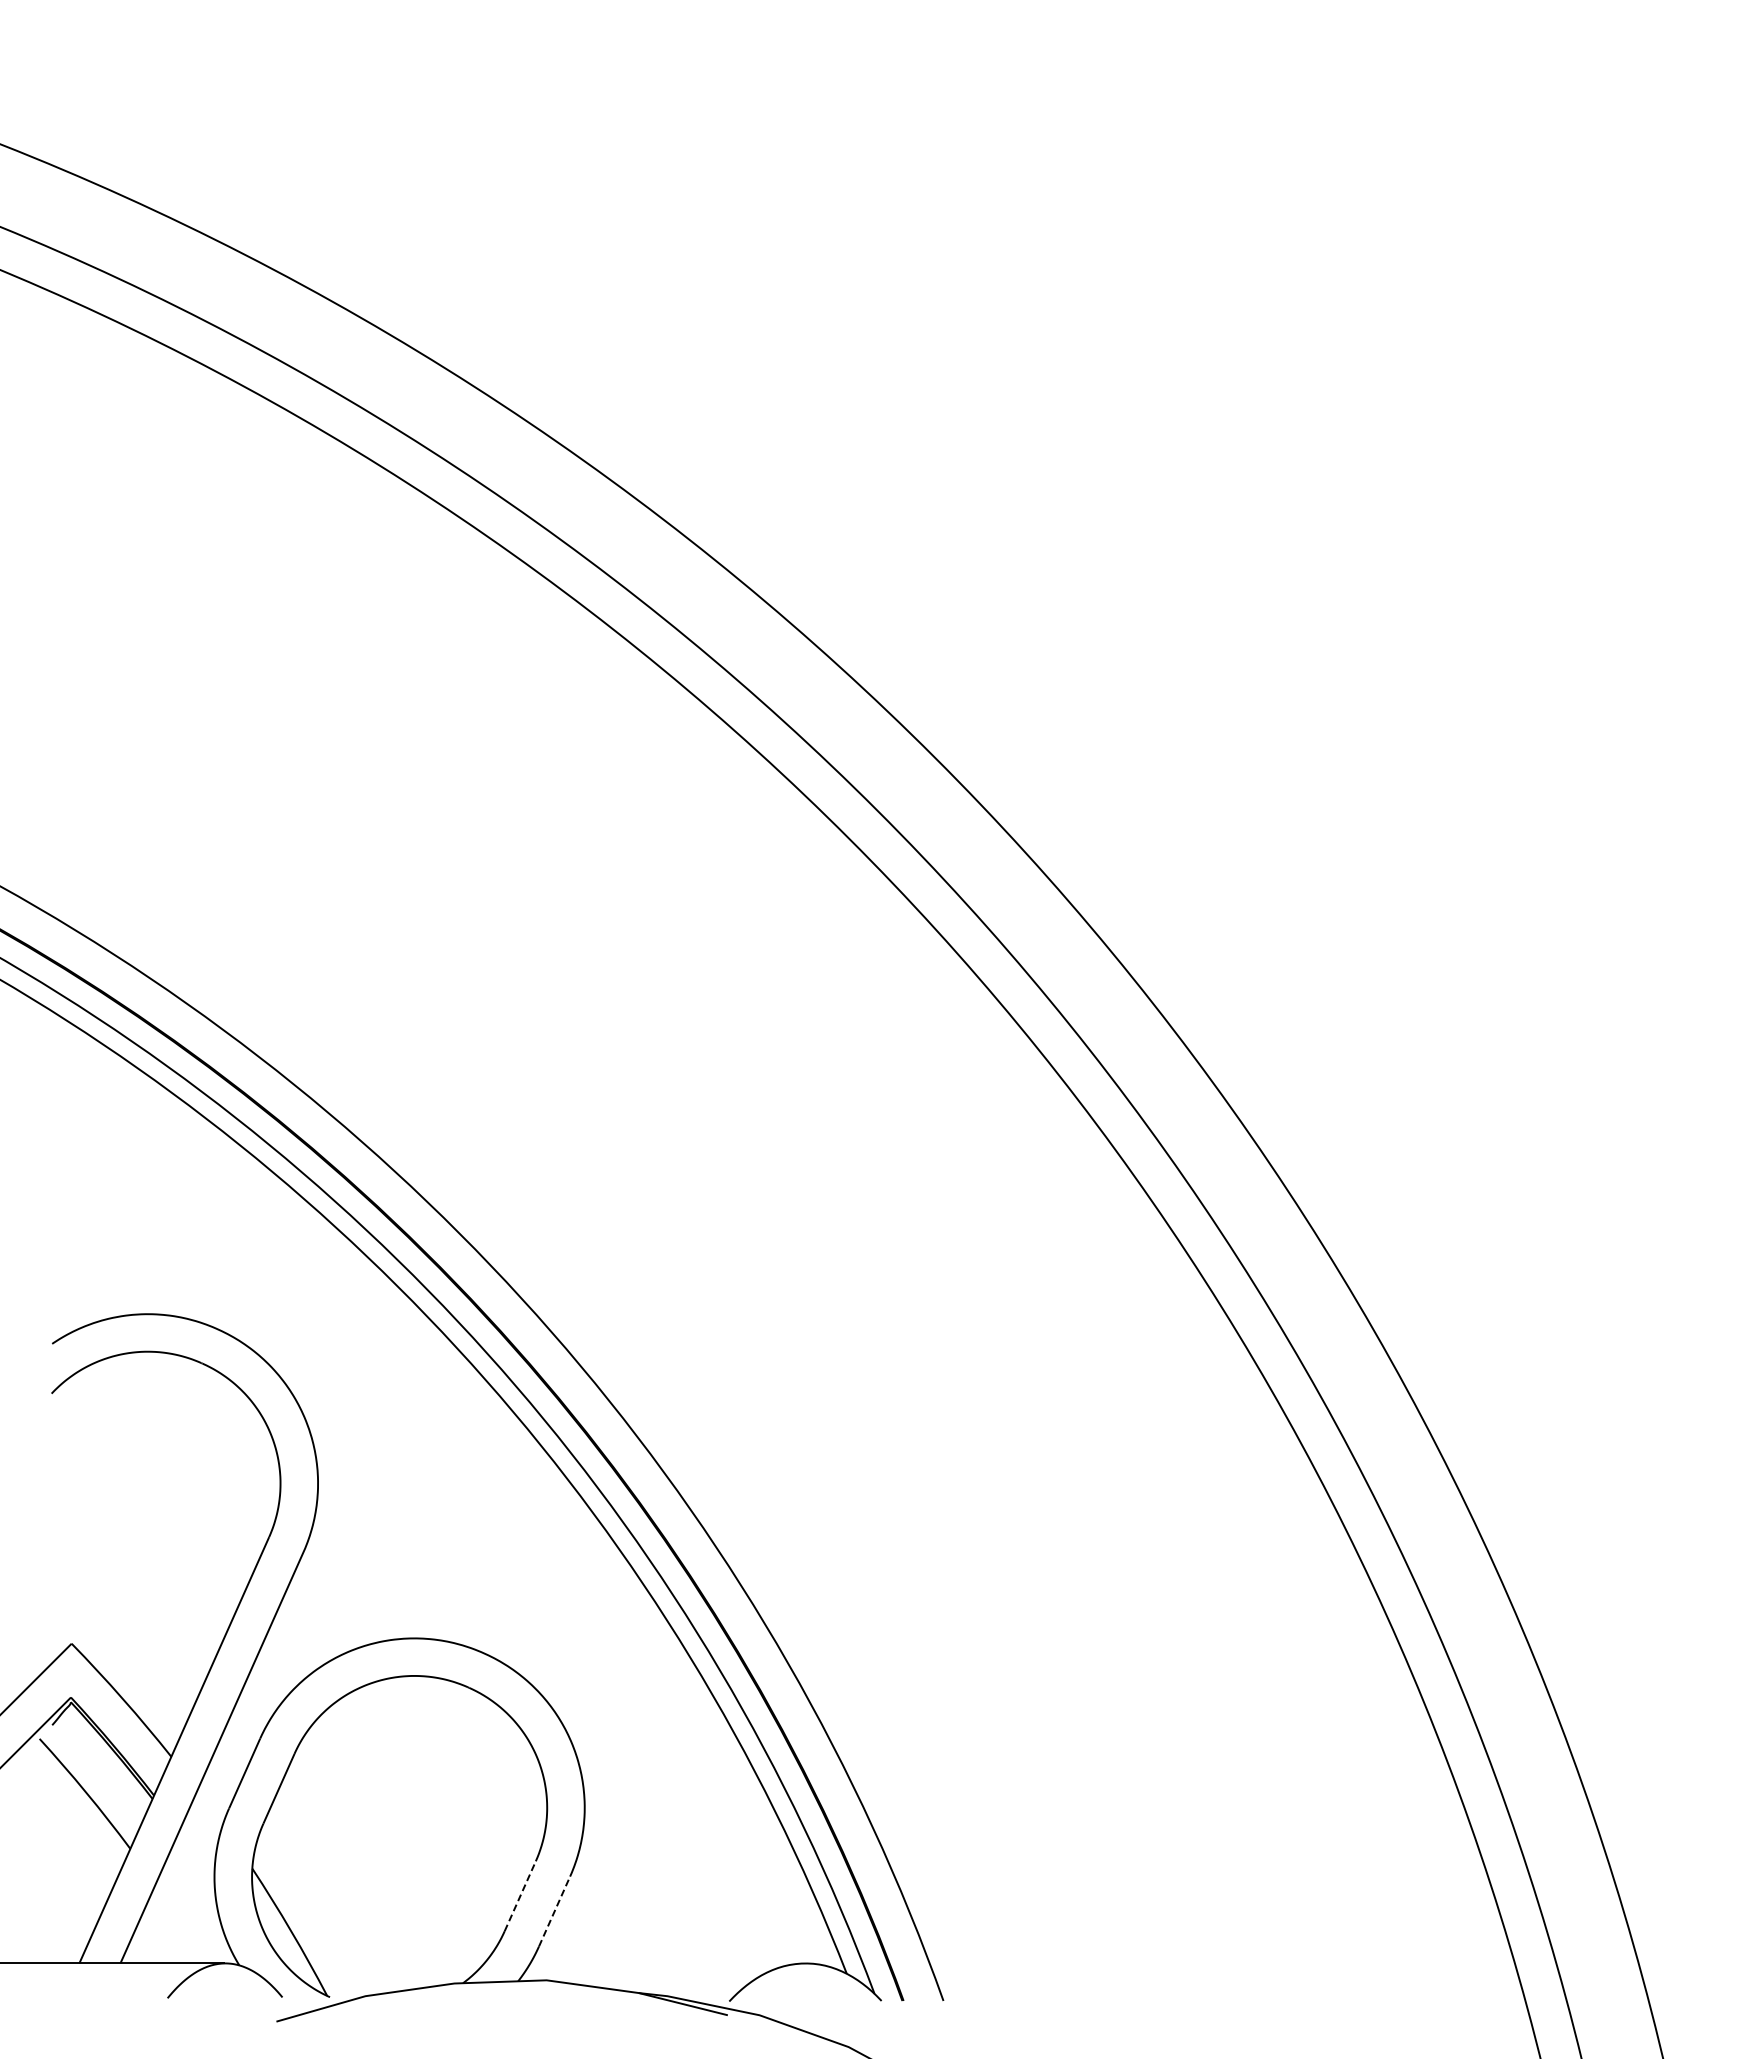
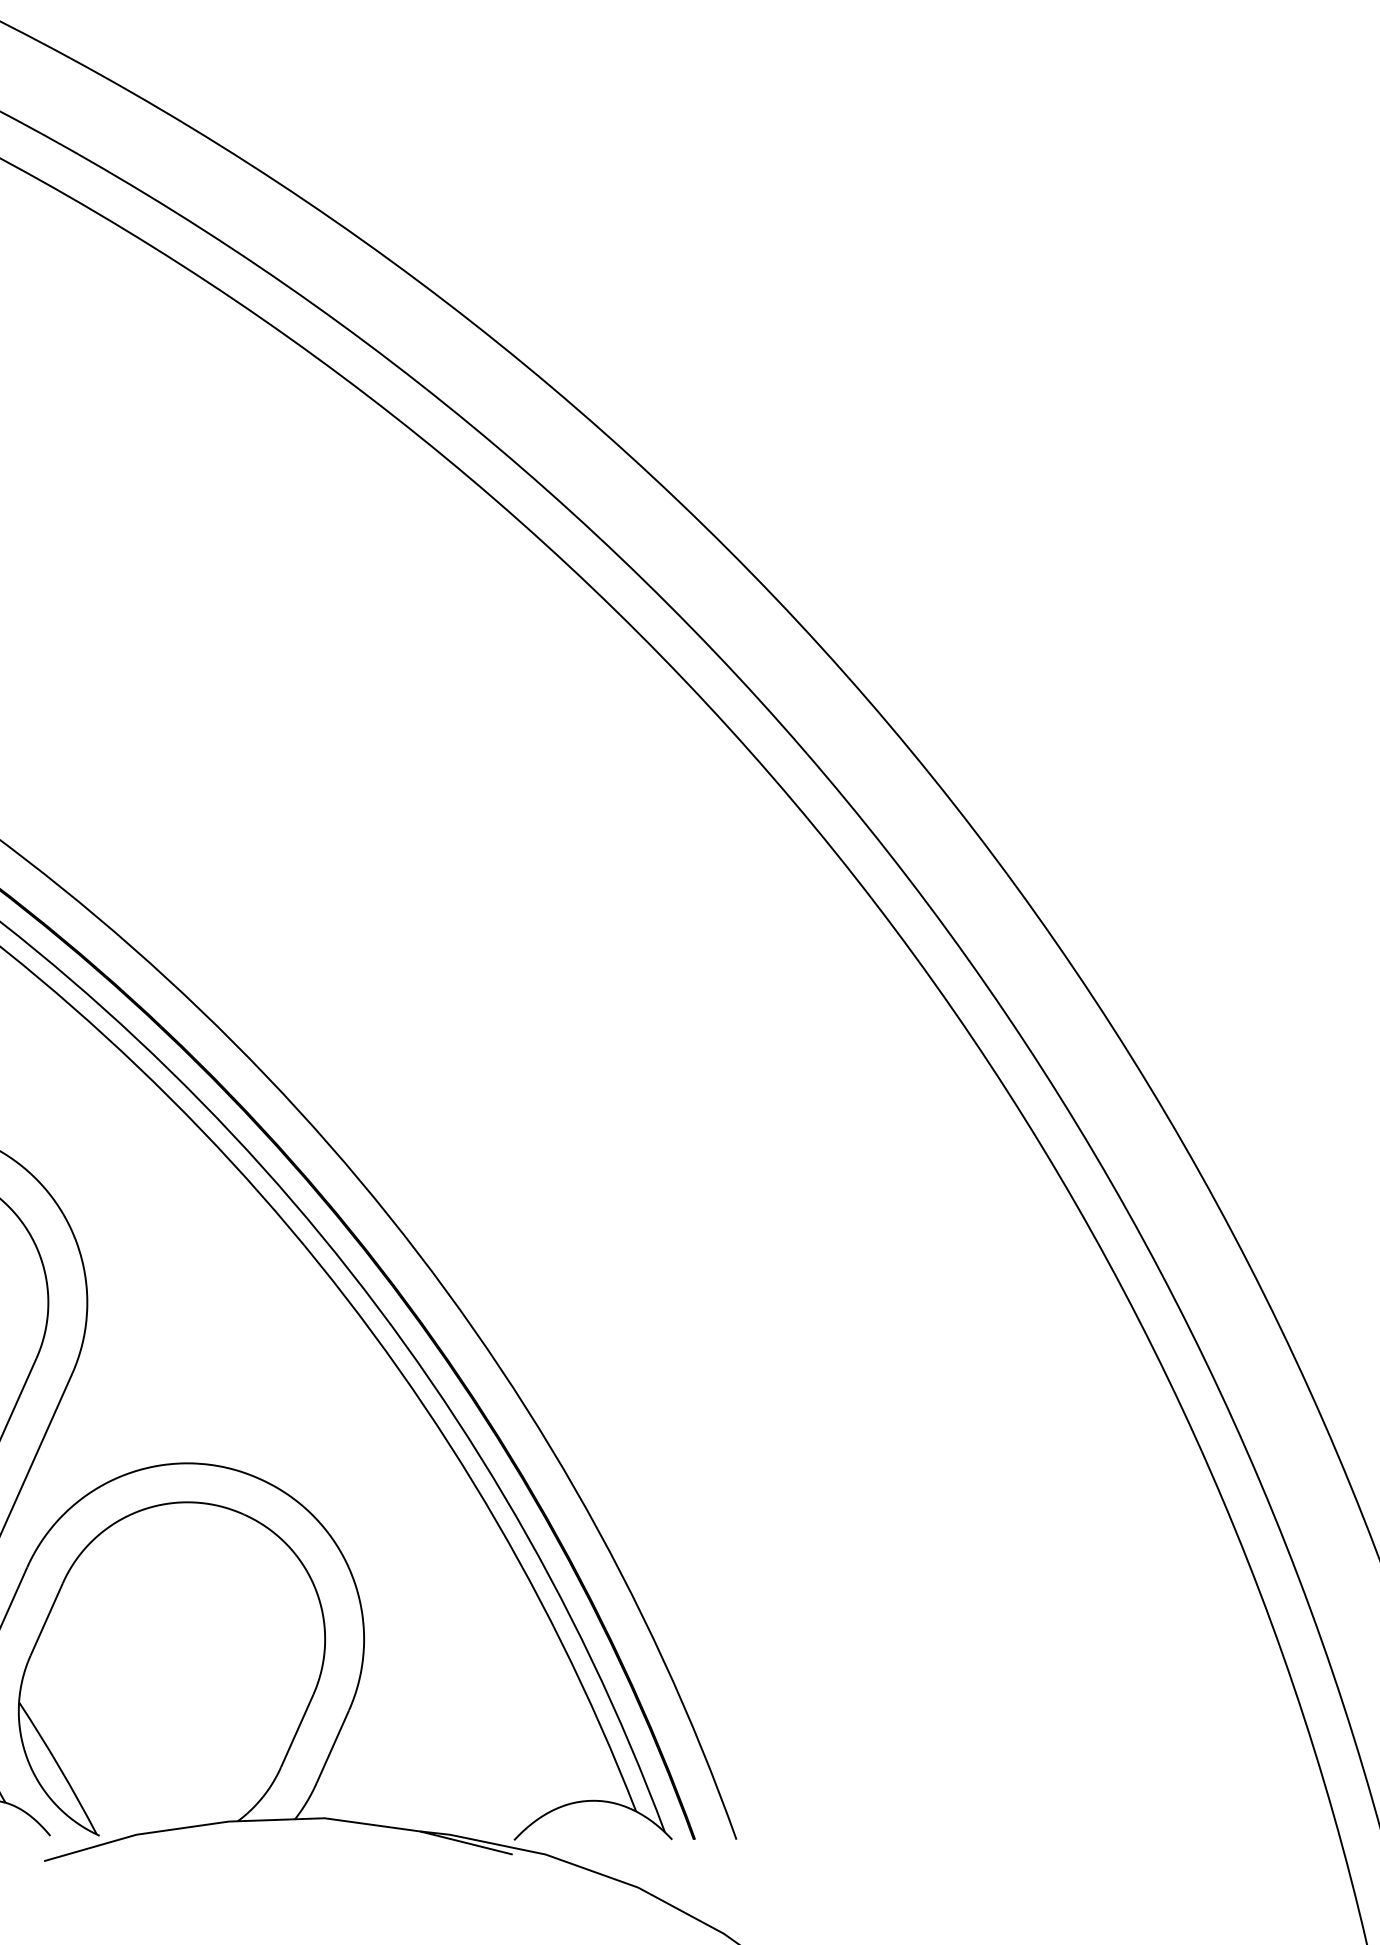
line: (520, 1895) -> (297, 1730), dashed -> solid
line: (554, 1911) -> (332, 1746), dashed -> solid

